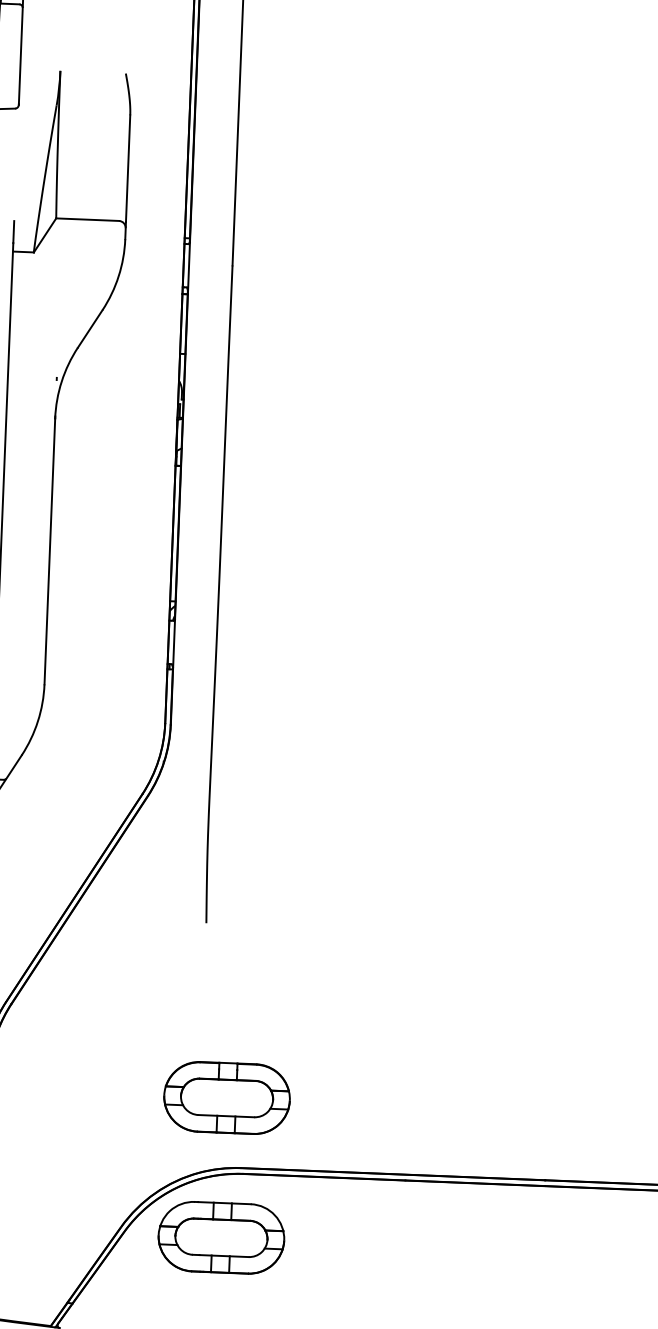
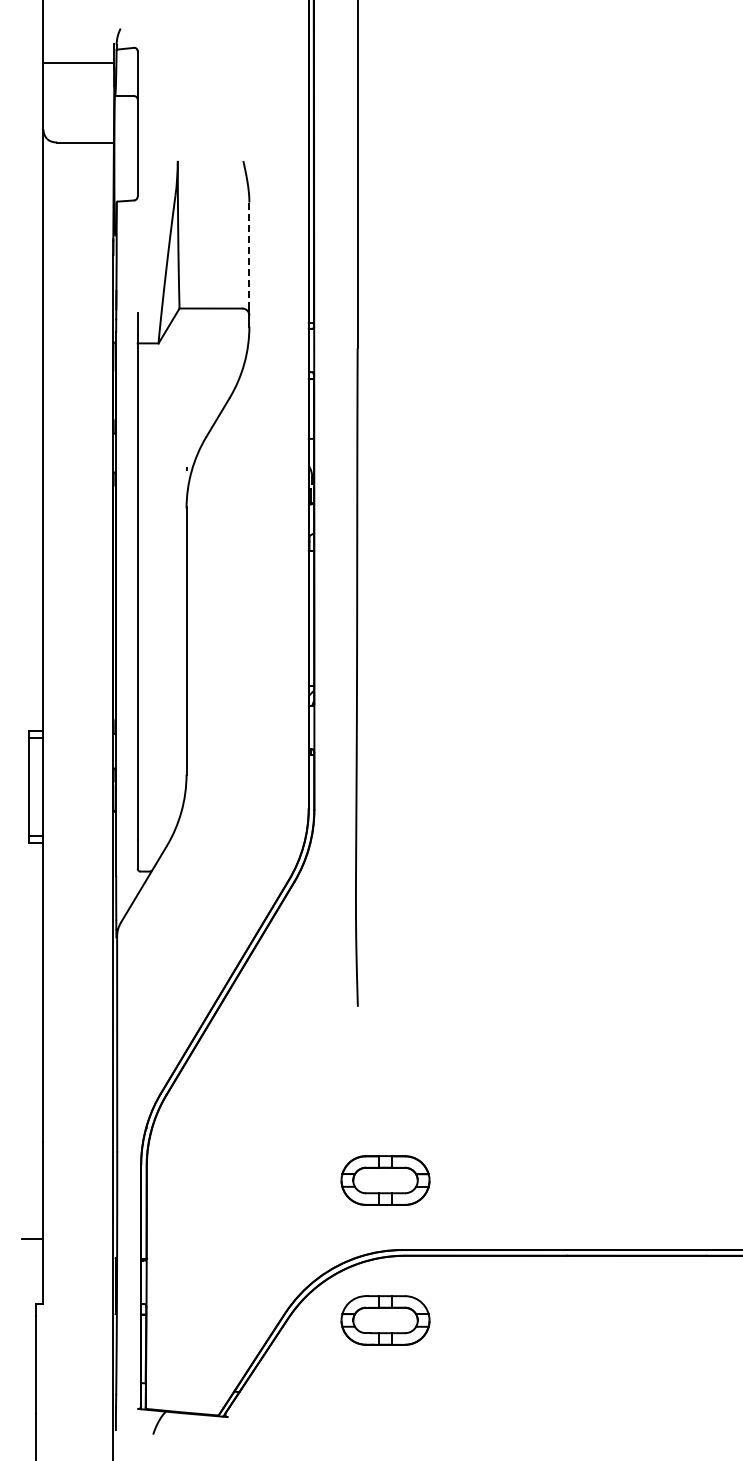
line: (128, 168) -> (249, 255), solid -> dashed
part: (227, 1097) -> (385, 1180), size x0.7
part: (221, 1237) -> (385, 1320), size x0.7

